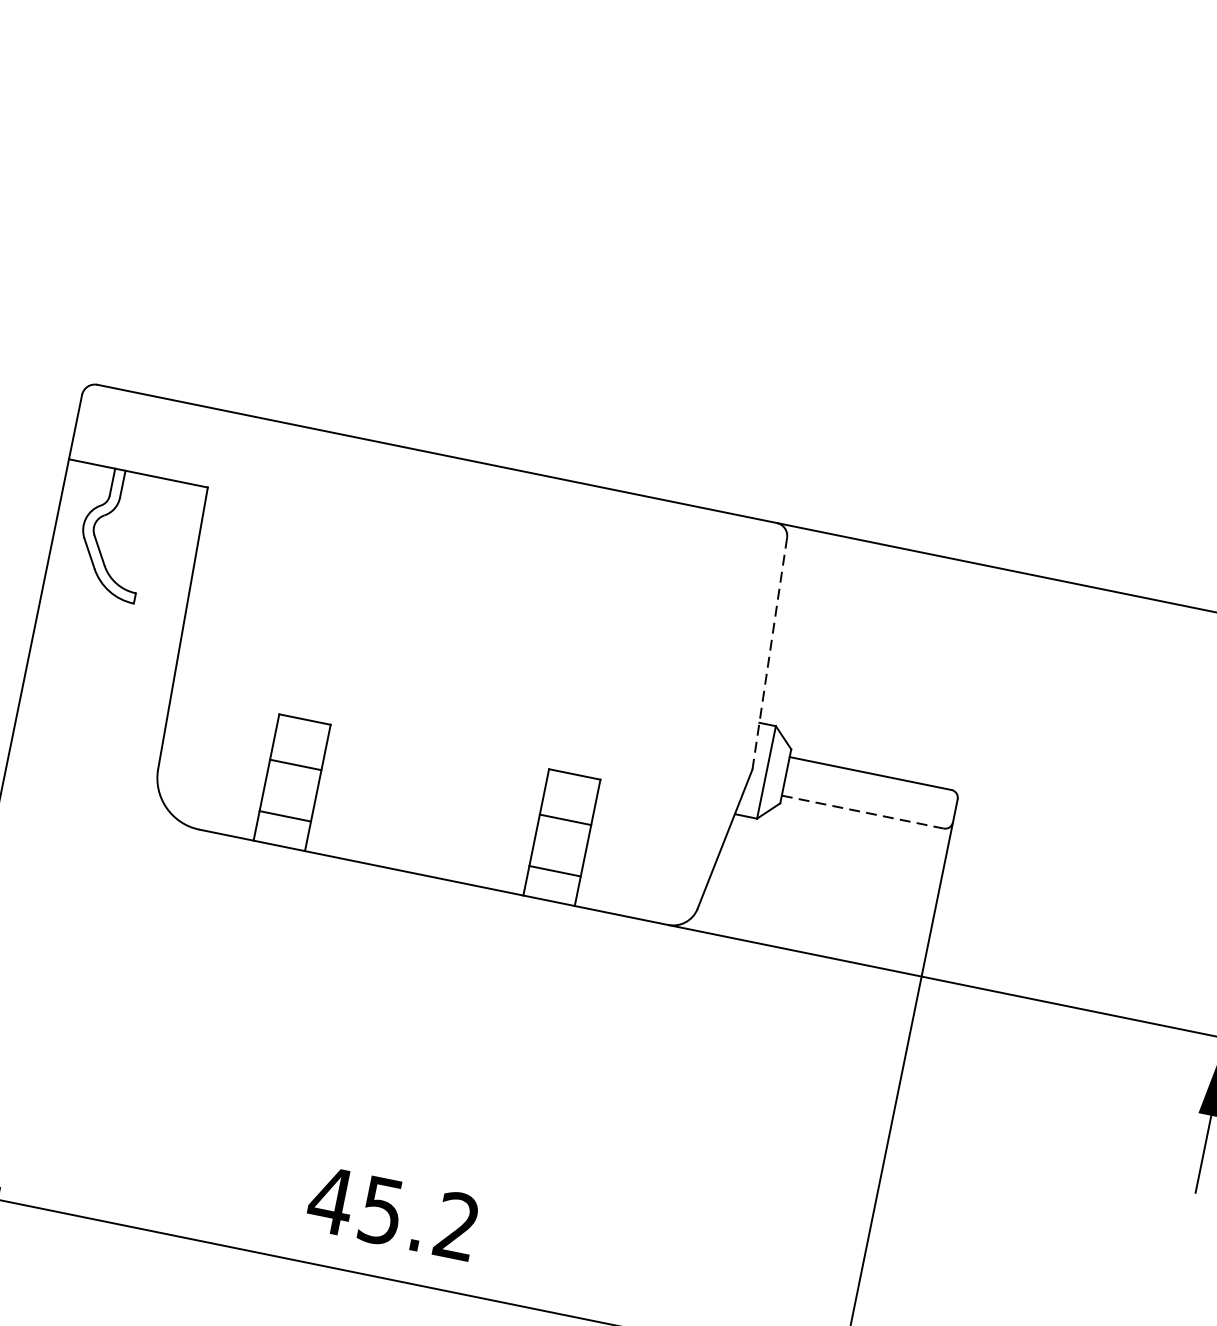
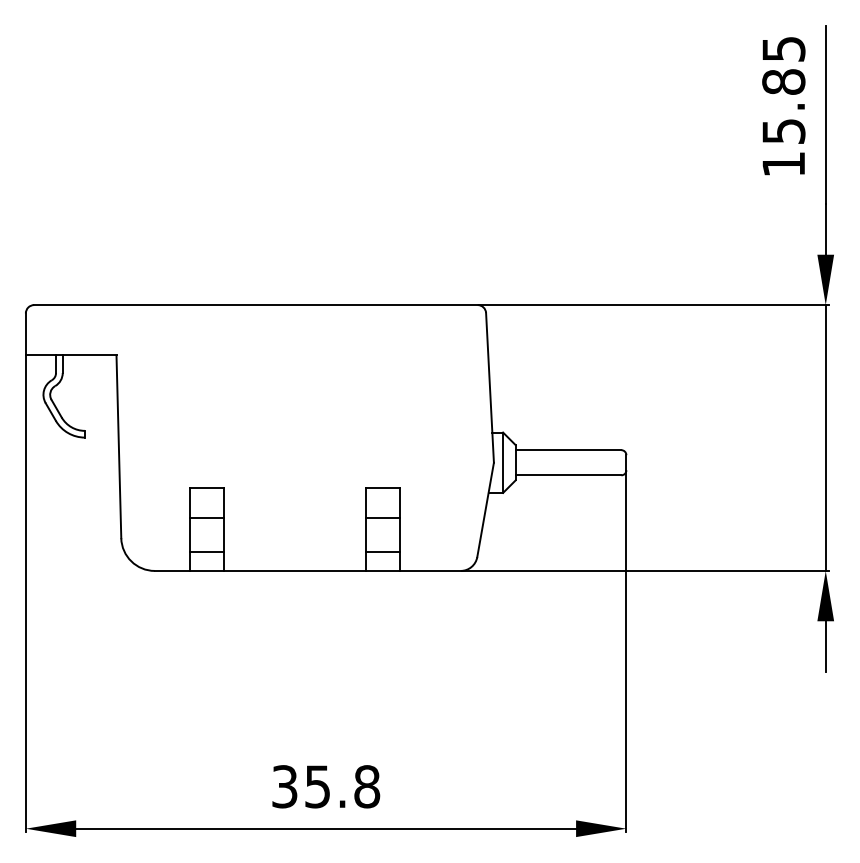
line: (770, 653) -> (490, 387), dashed -> solid
line: (862, 812) -> (568, 475), dashed -> solid
text: (393, 1212) -> (325, 786), 45.2 -> 35.8

